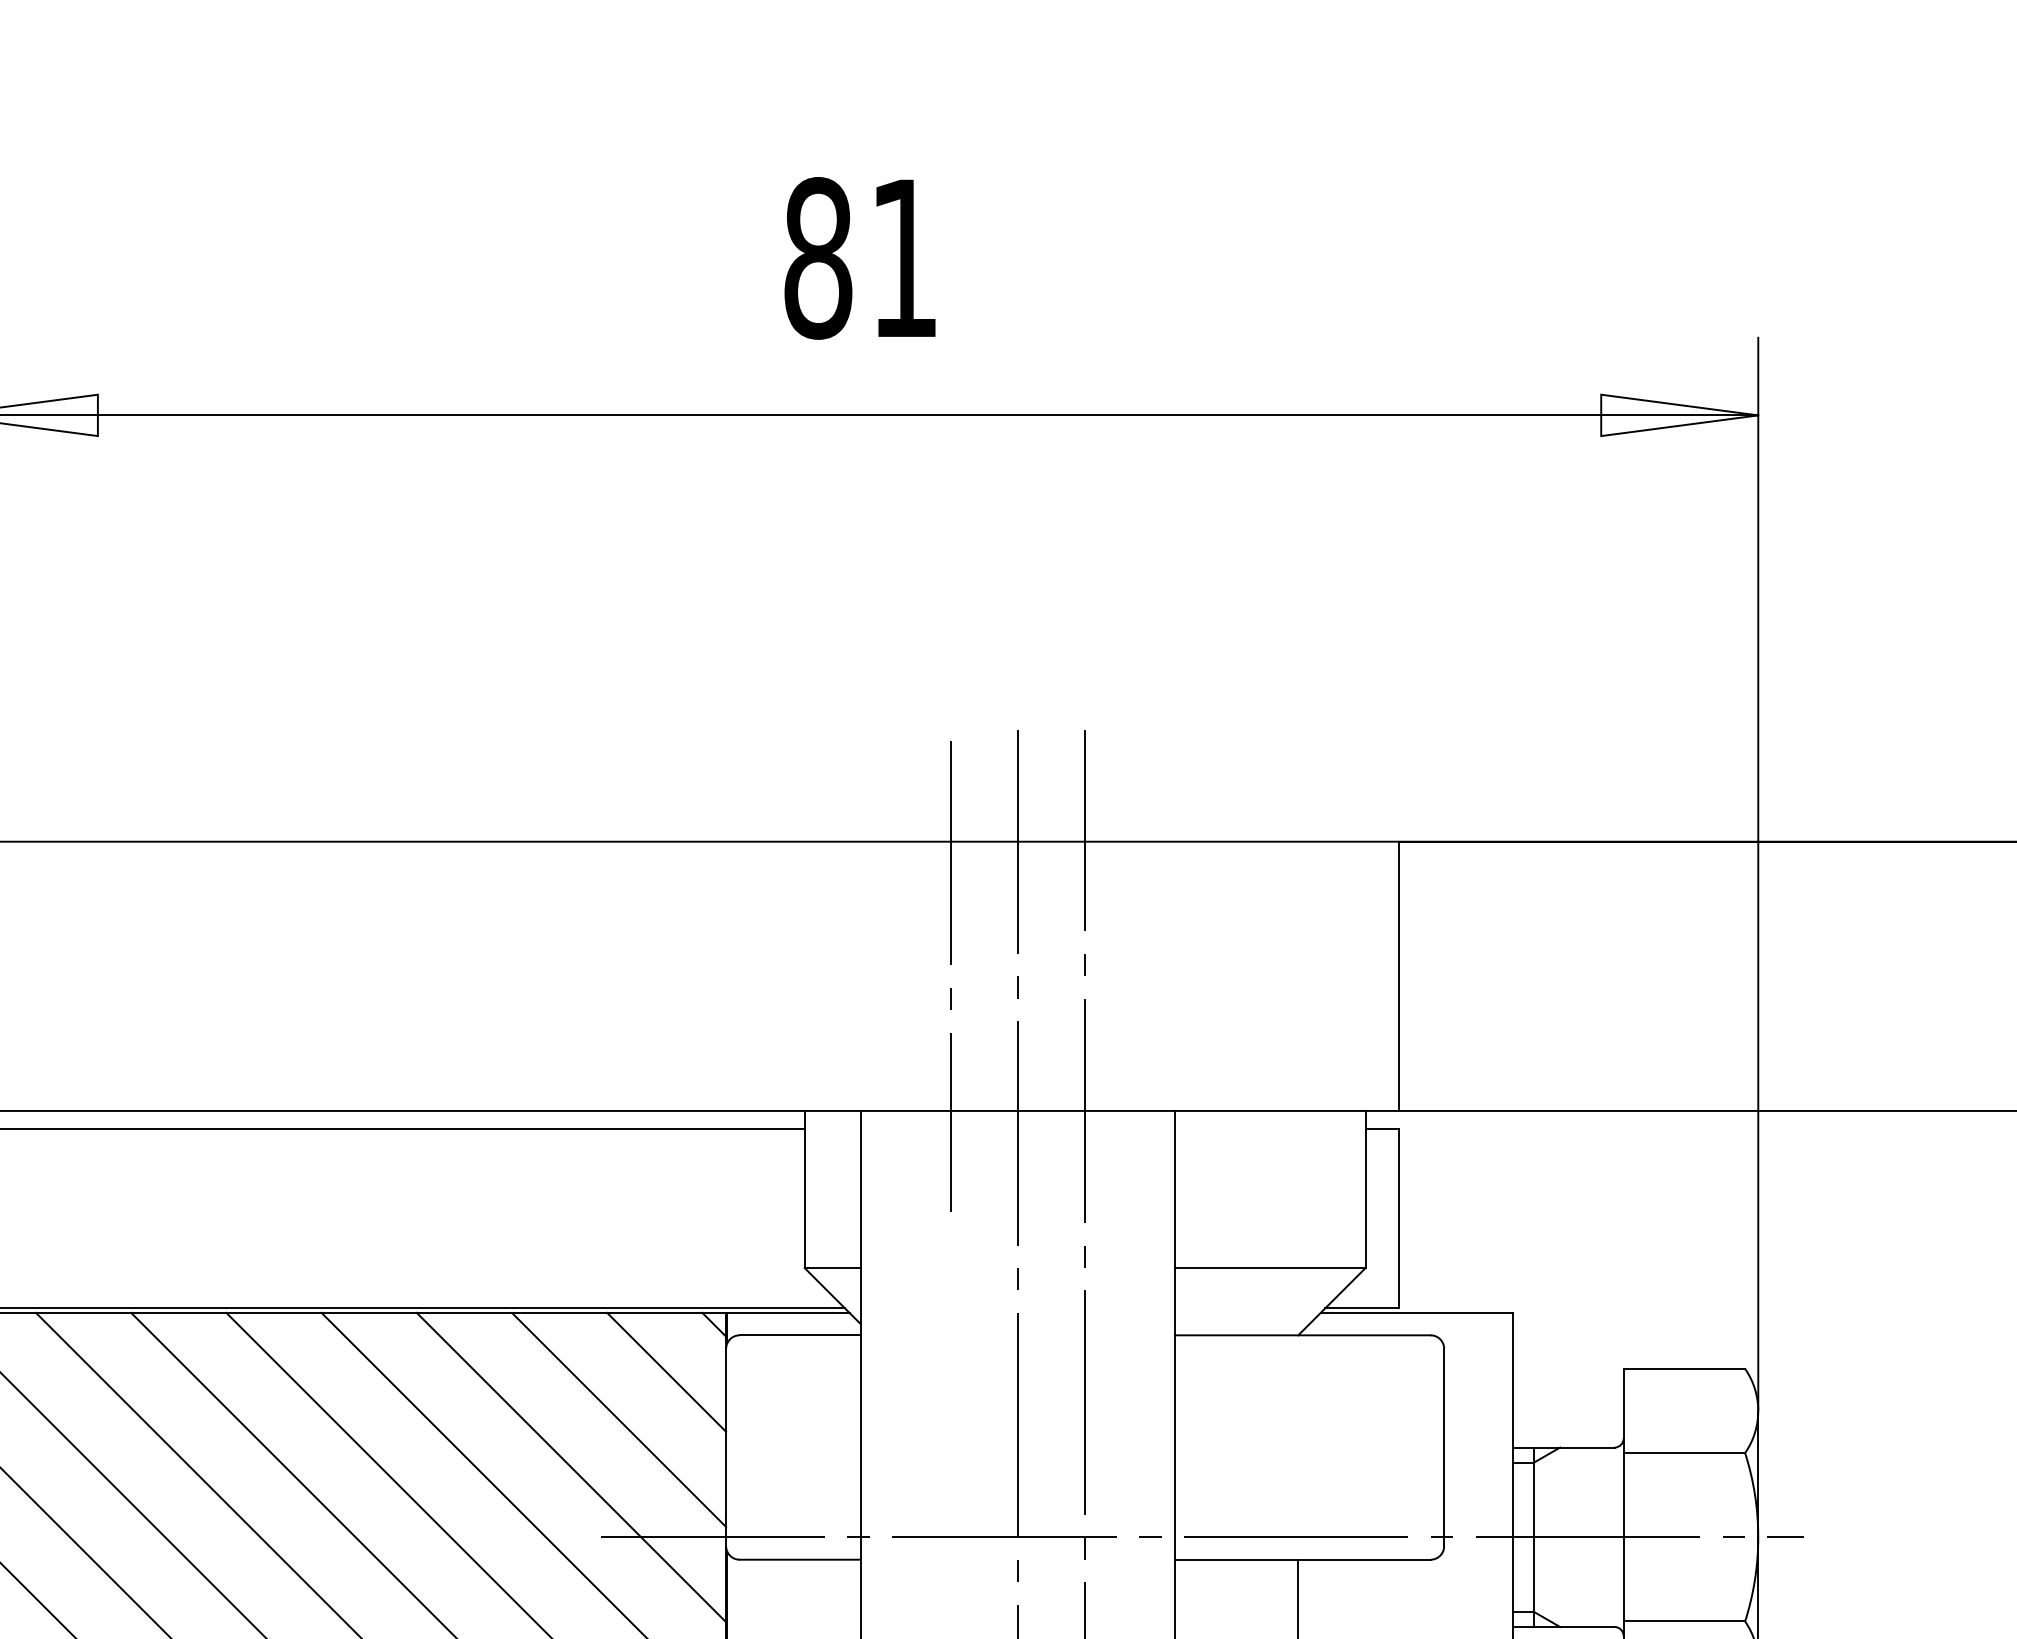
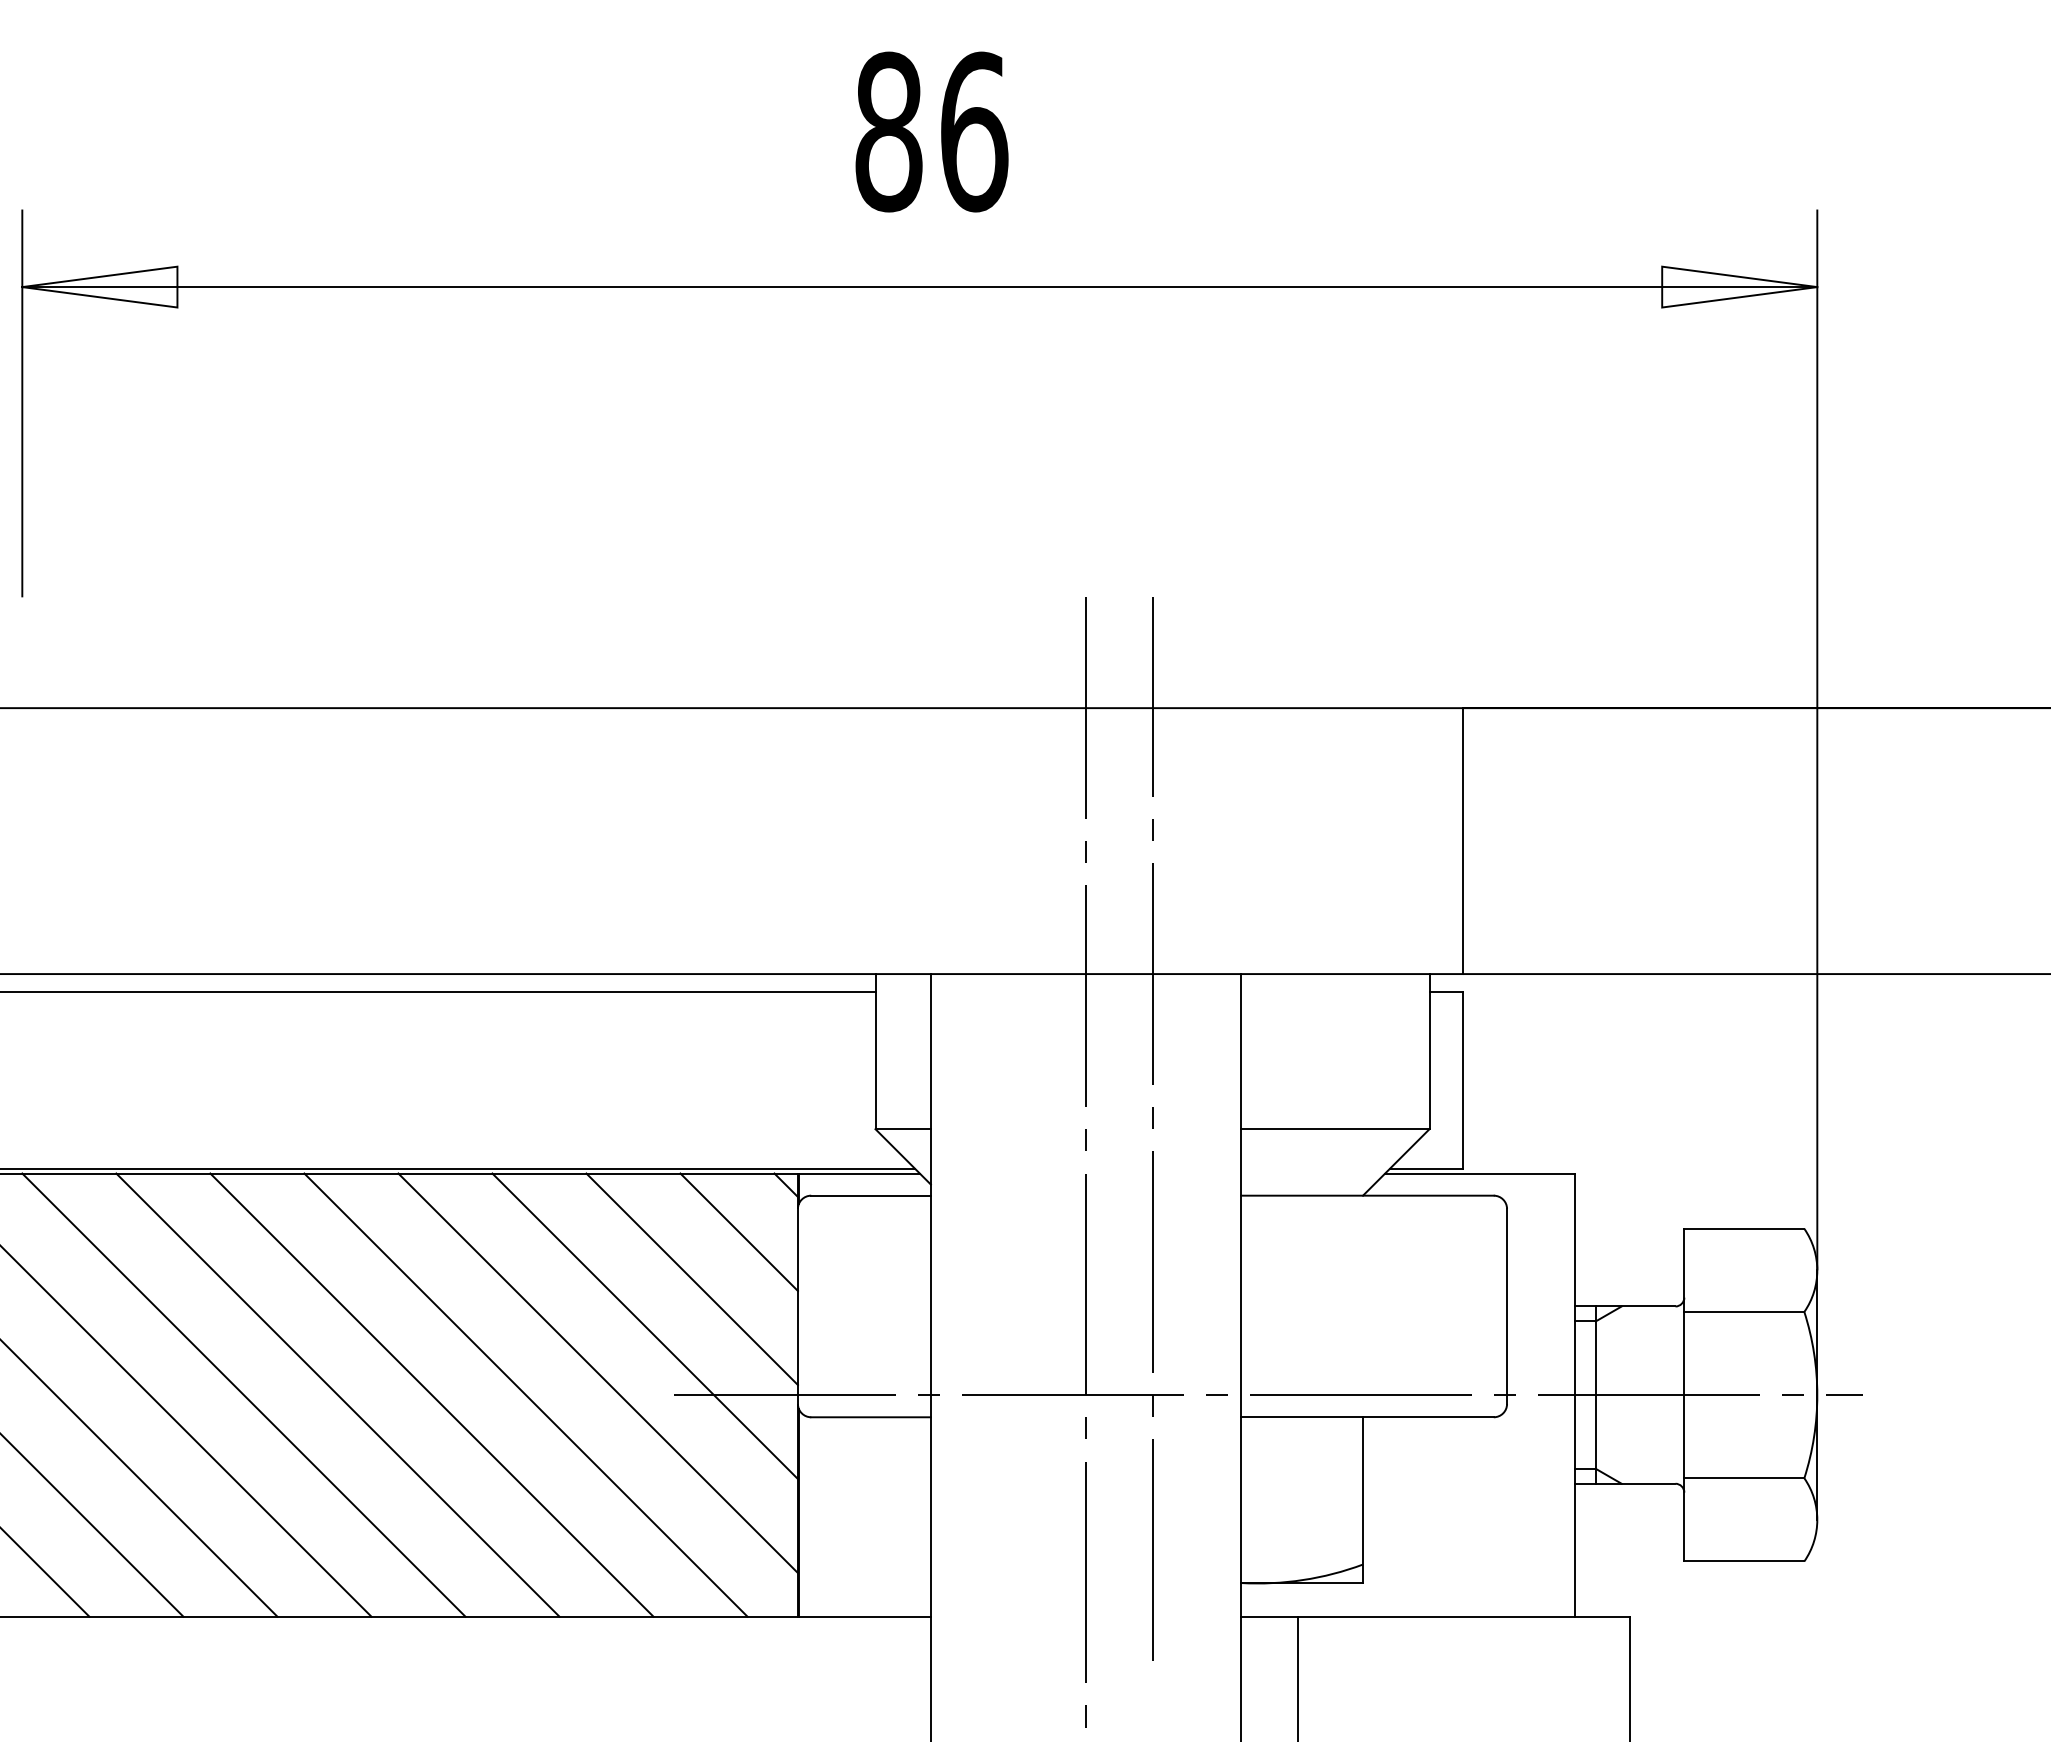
text: (904, 257) -> (974, 131), 81 -> 86
line: (950, 975) -> (1019, 840), removed

